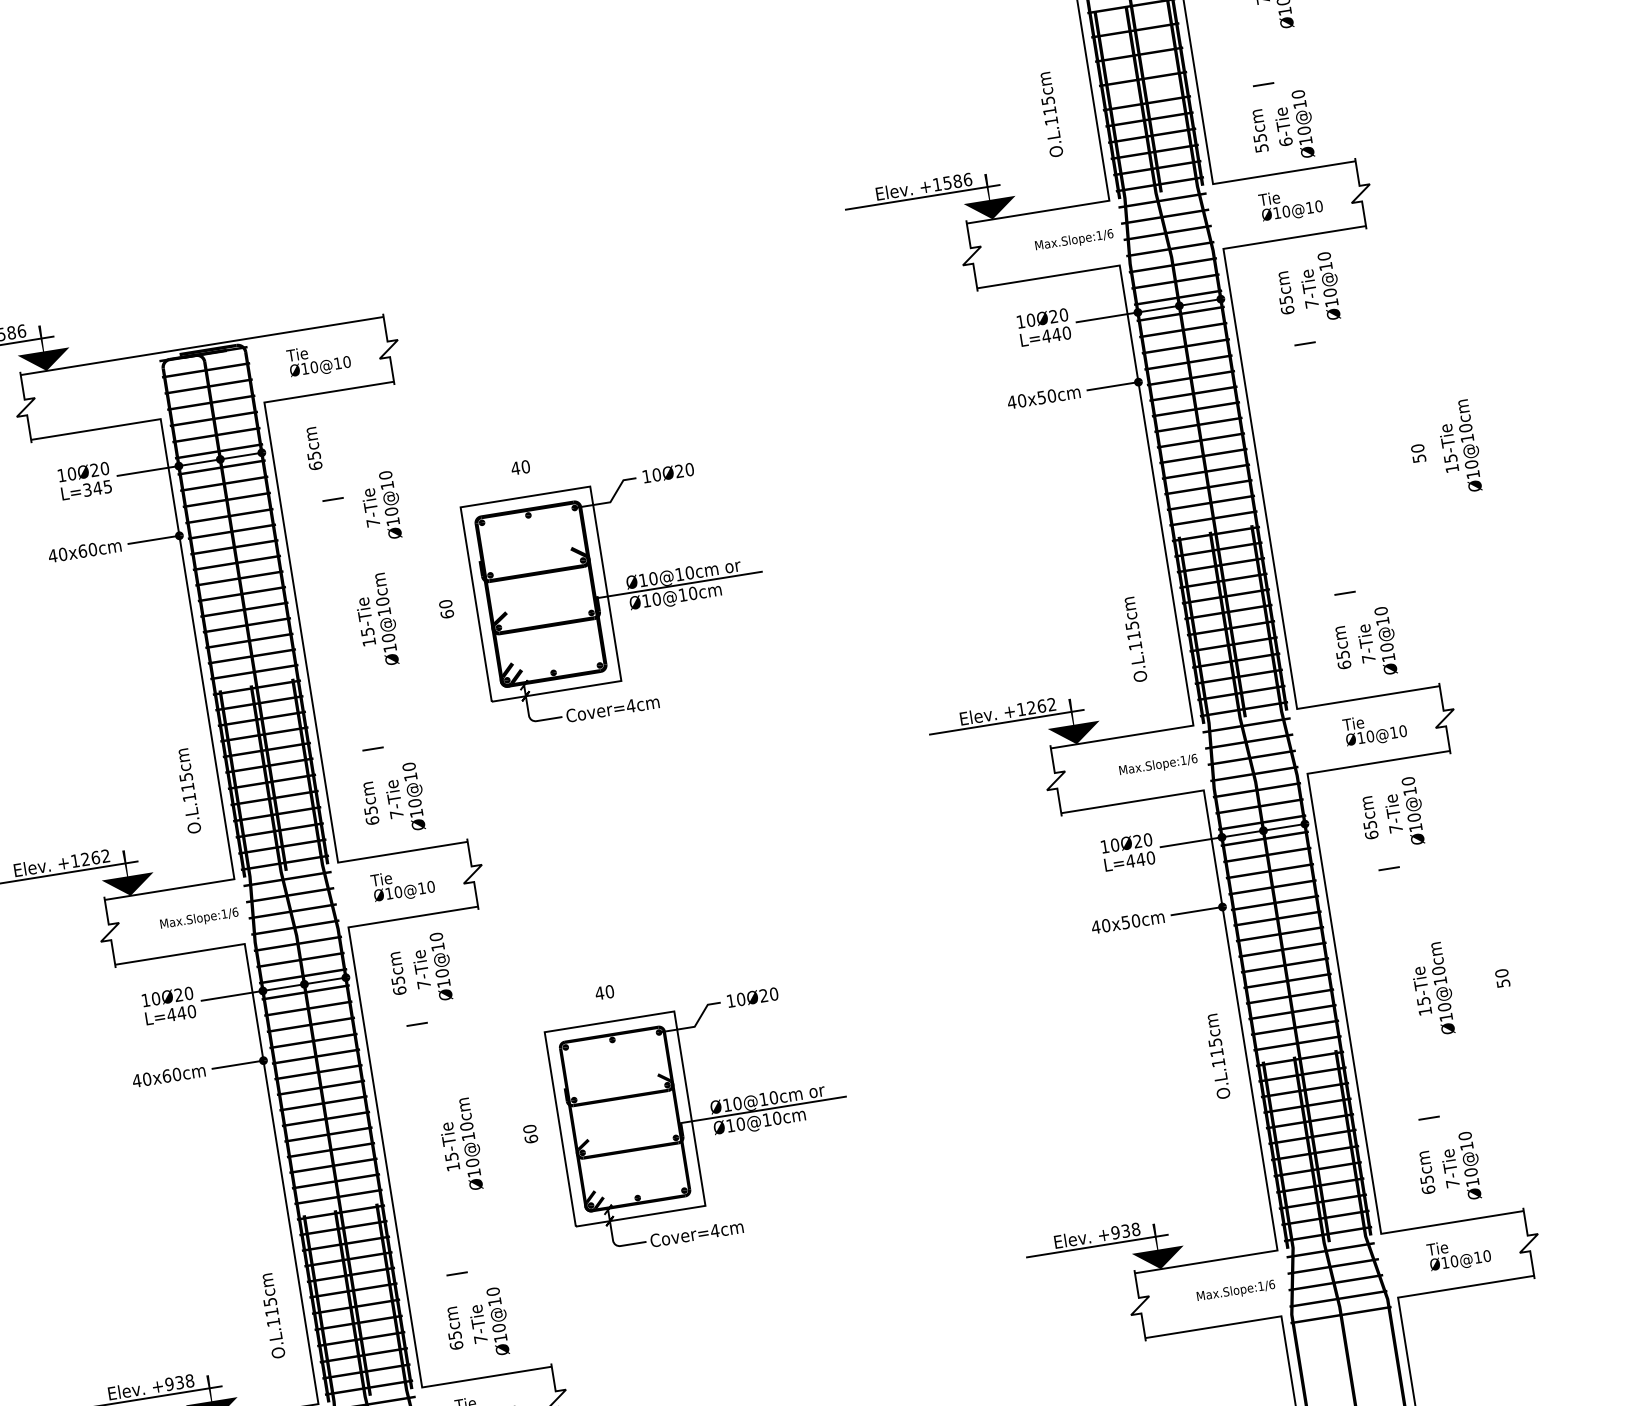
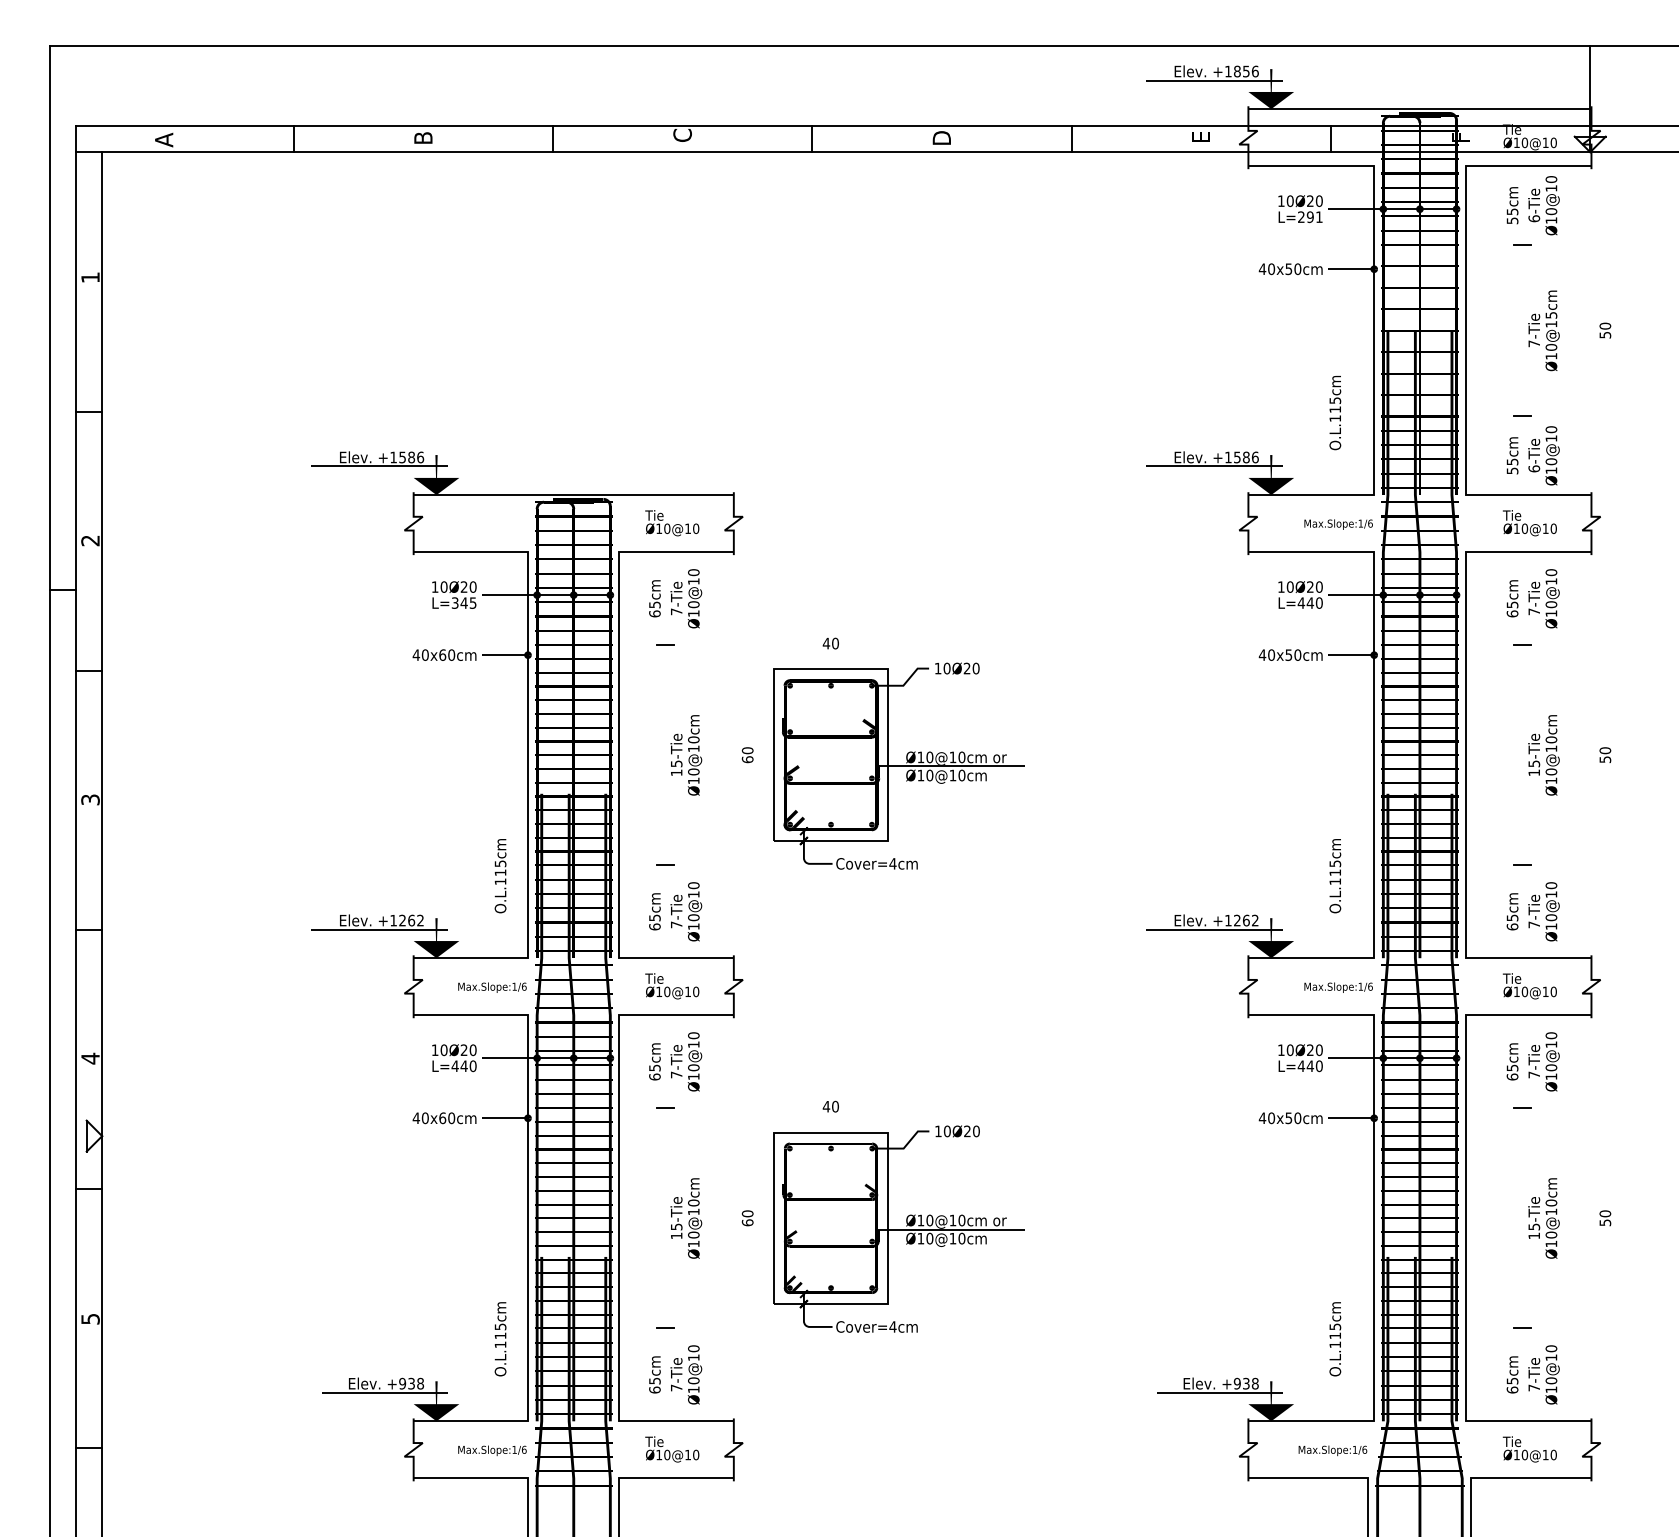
text: (1459, 447) -> (1543, 755), moved
text: (382, 506) -> (686, 598), moved
text: (1217, 1056) -> (1335, 1339), moved

